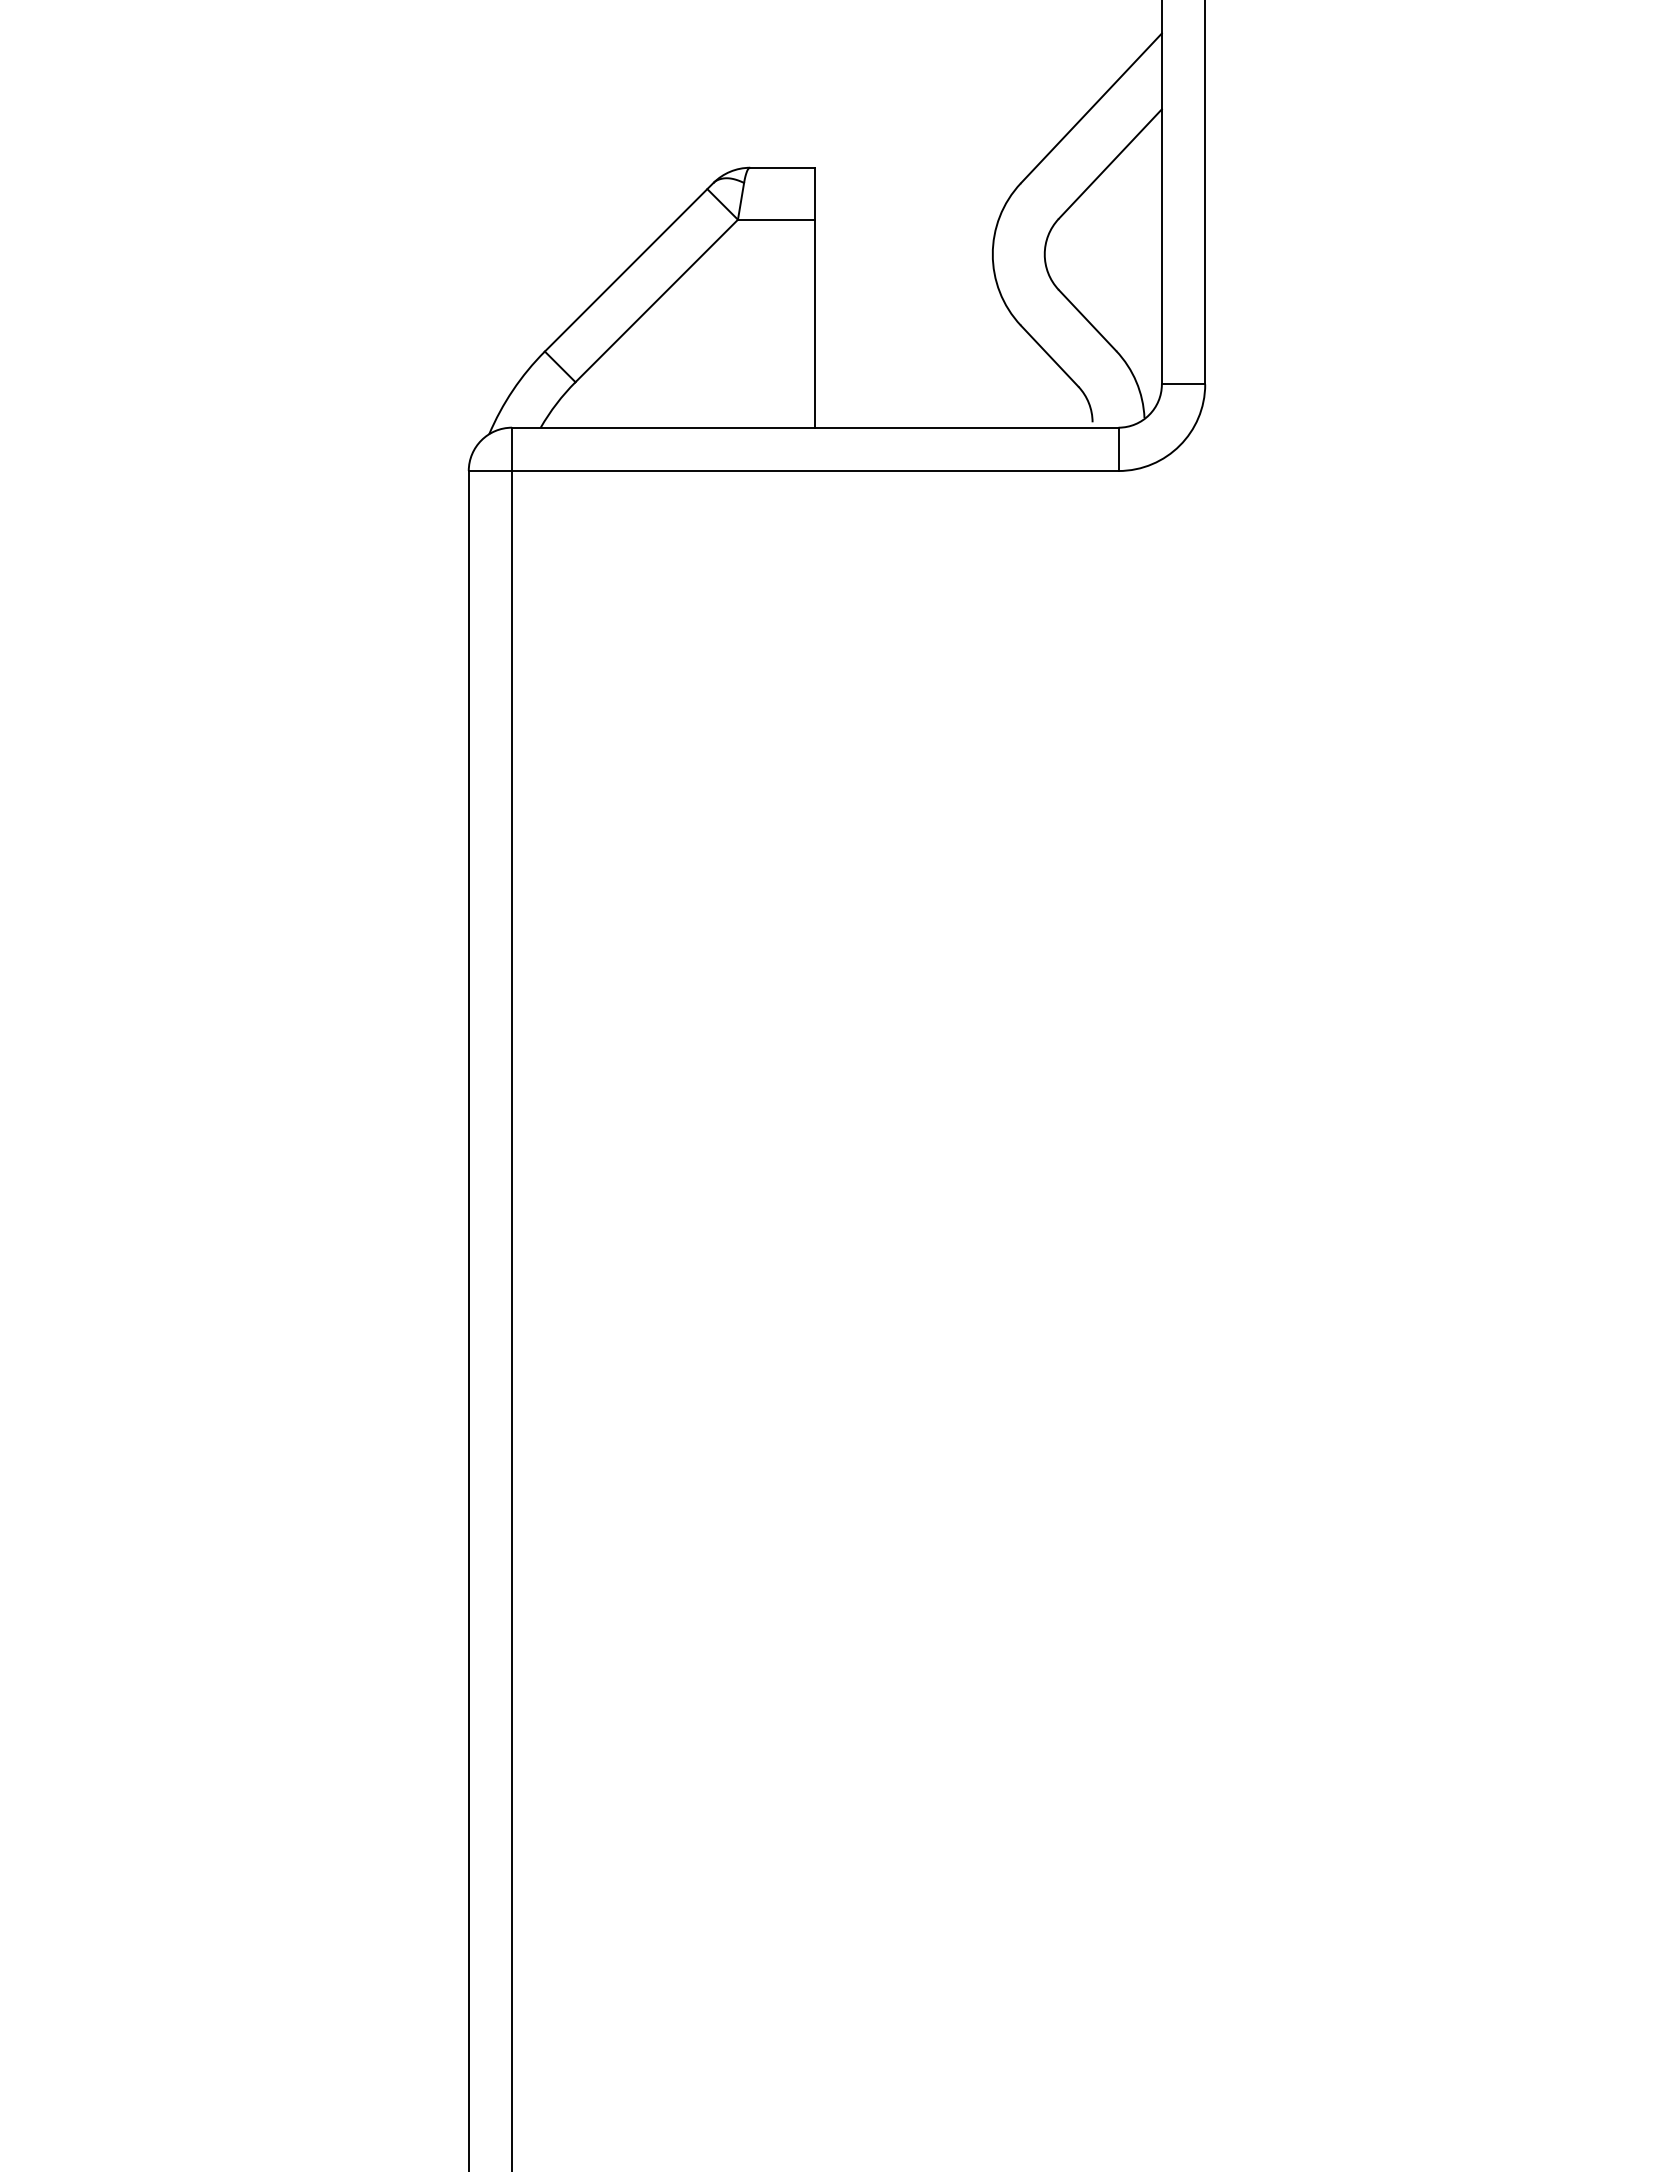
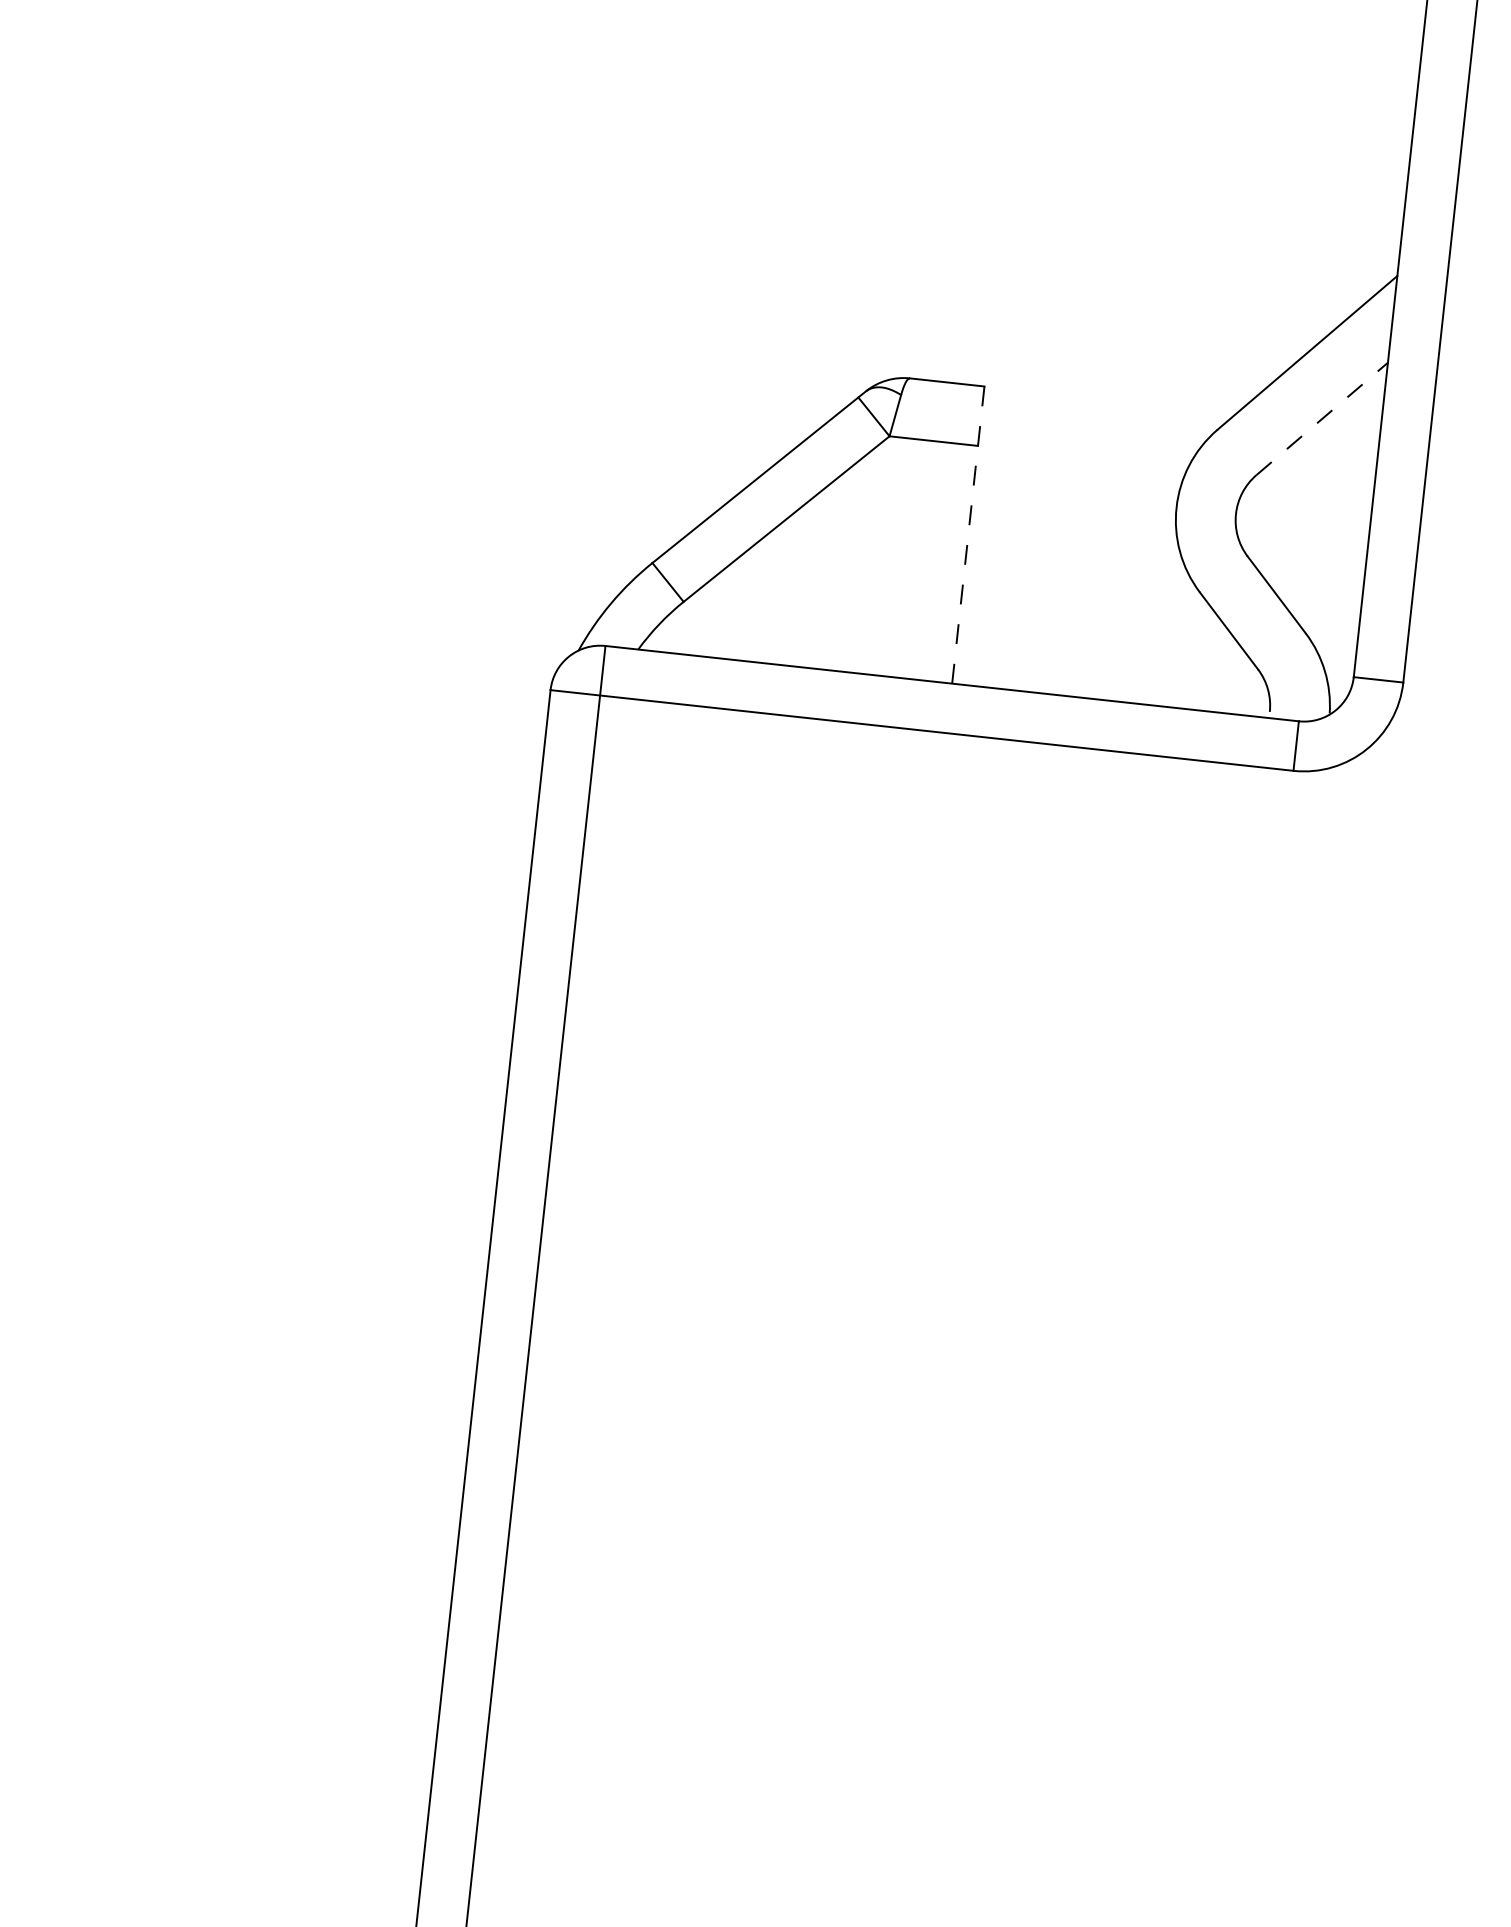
line: (1110, 163) -> (1322, 418), solid -> dashed
line: (815, 297) -> (968, 534), solid -> dashed

